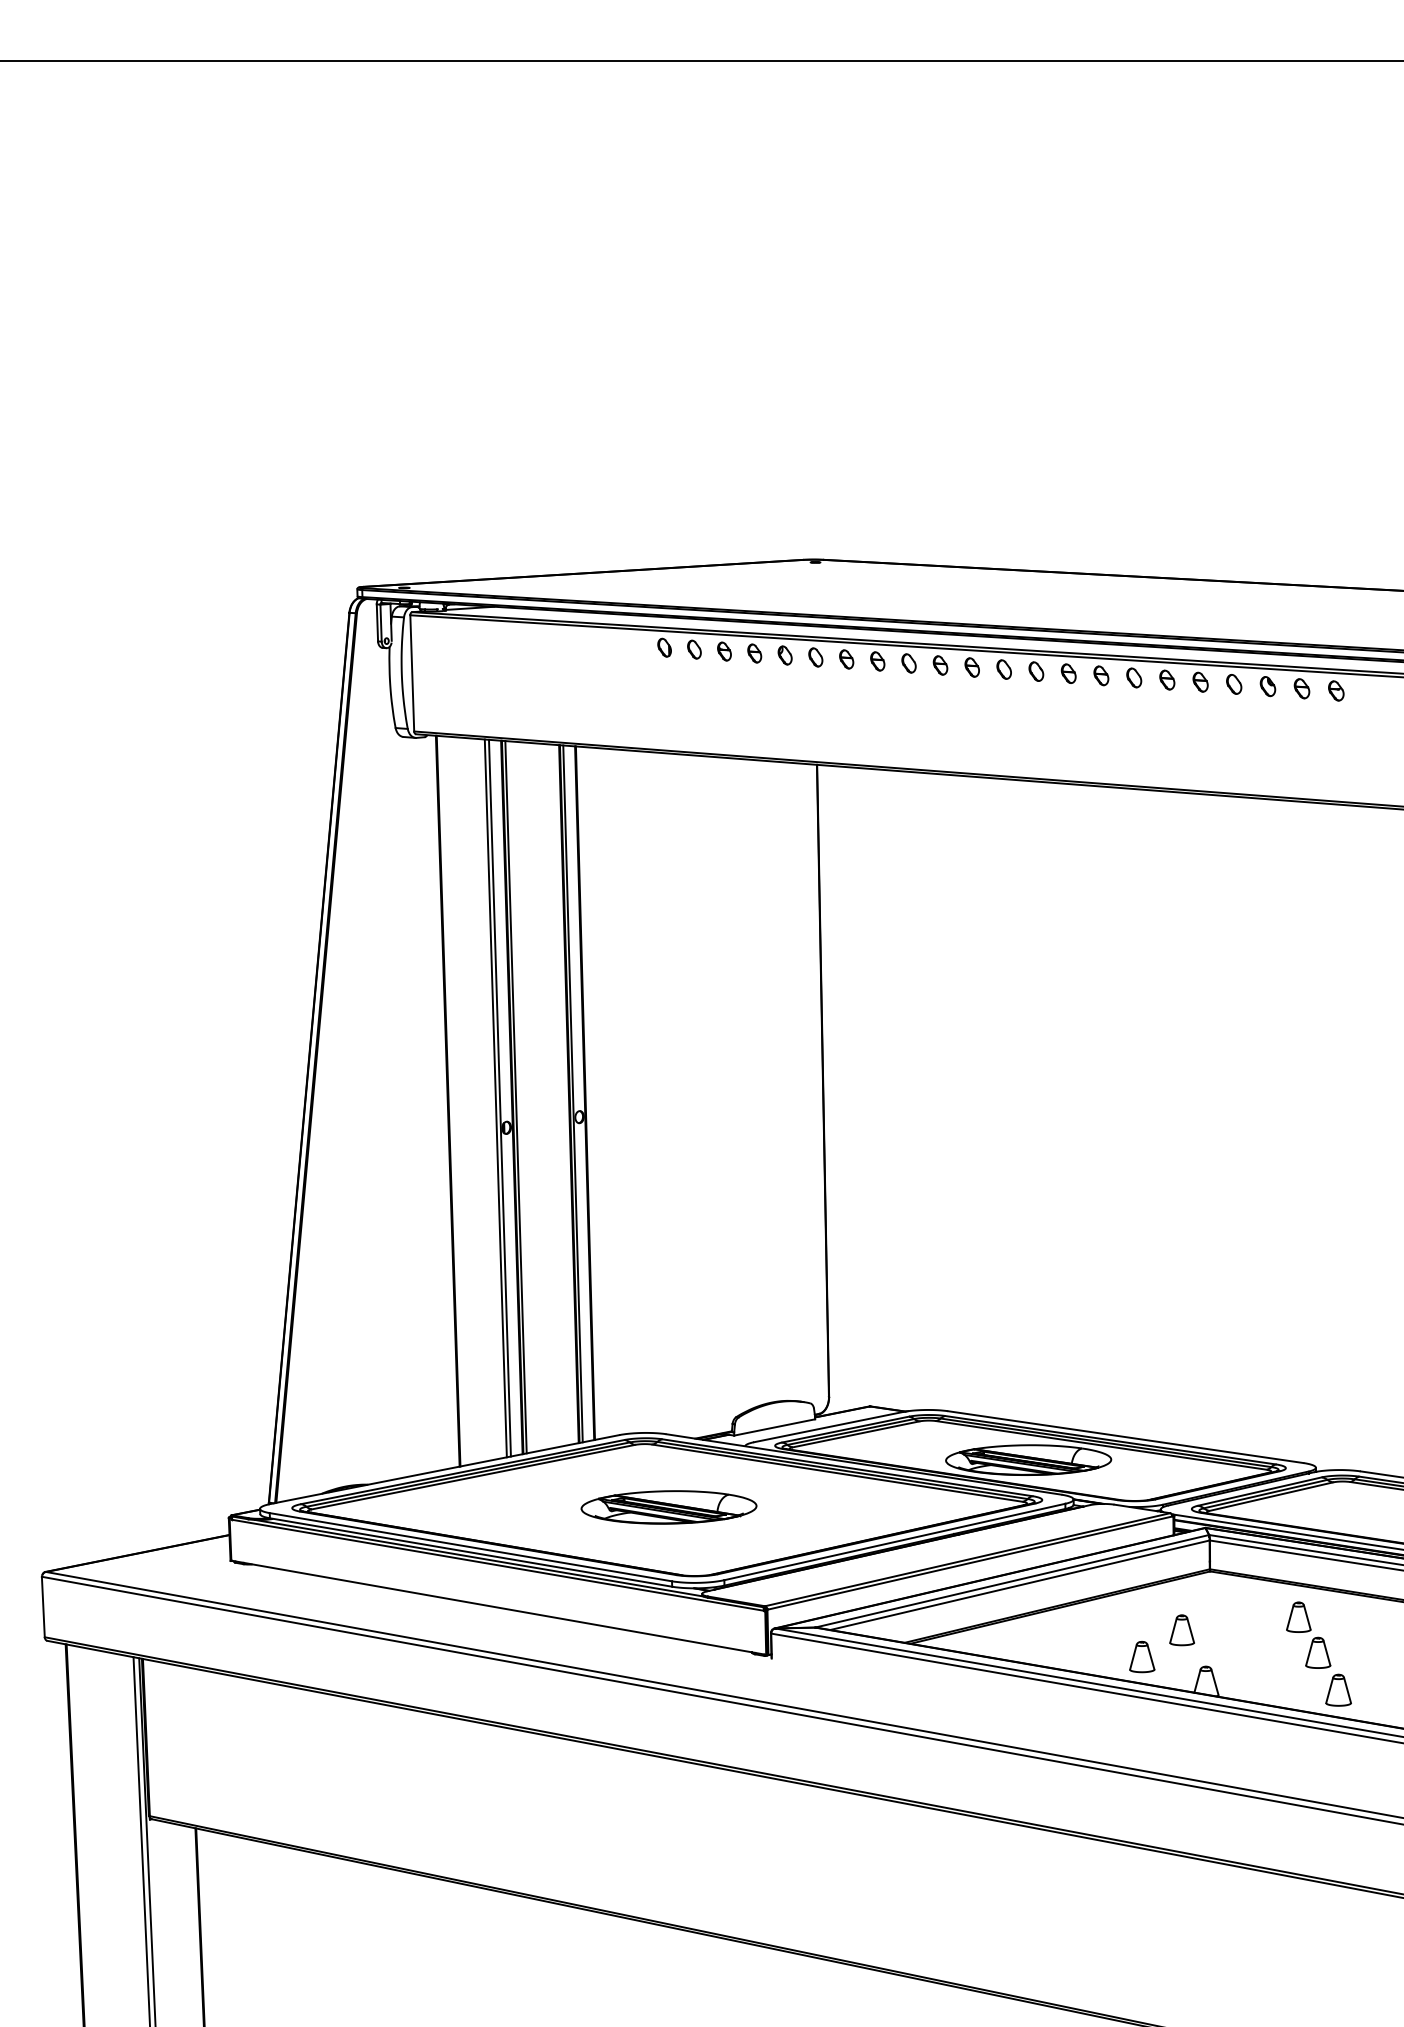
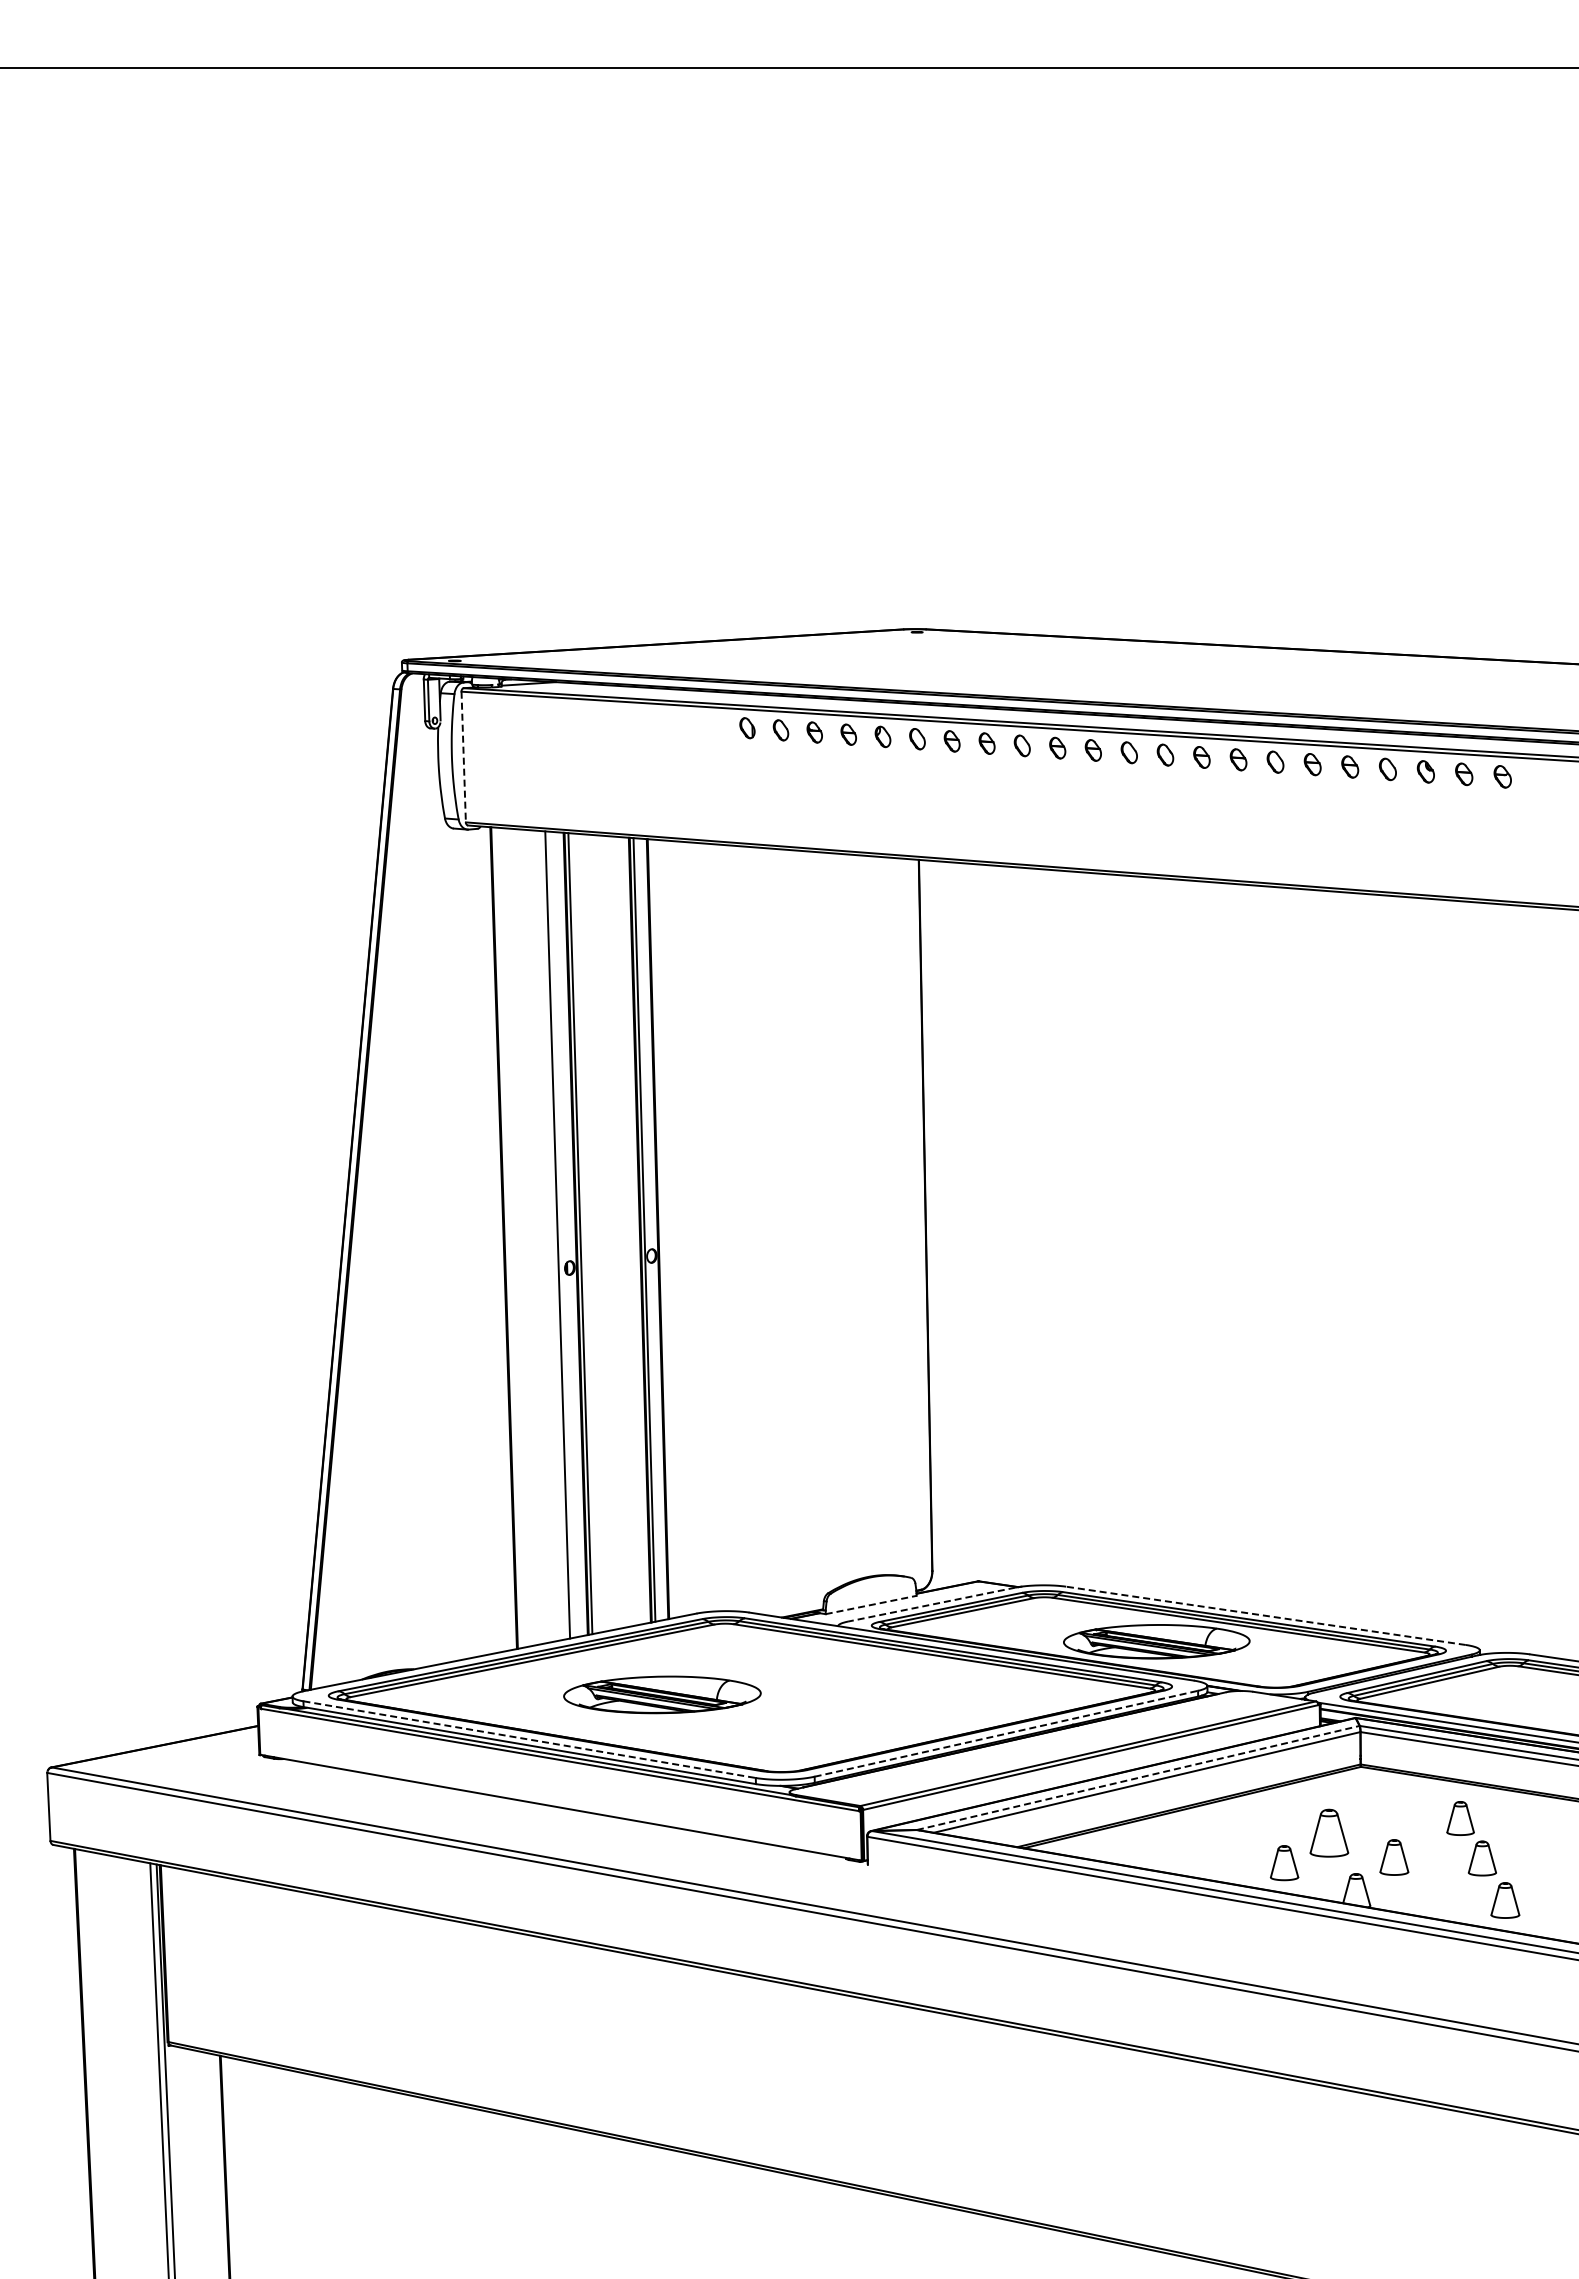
line: (412, 673) -> (463, 757), solid -> dashed
line: (499, 1097) -> (561, 1234), removed
line: (774, 1427) -> (871, 1604), solid -> dashed
line: (828, 1427) -> (931, 1604), solid -> dashed
line: (1126, 1436) -> (1266, 1615), solid -> dashed
part: (669, 1507) -> (662, 1694), moved
line: (894, 1541) -> (1006, 1733), solid -> dashed
line: (471, 1547) -> (530, 1739), solid -> dashed
line: (1012, 1580) -> (1138, 1777), solid -> dashed
part: (1182, 1629) -> (1329, 1832), size x1.4
part: (1240, 1652) -> (1394, 1857), added

